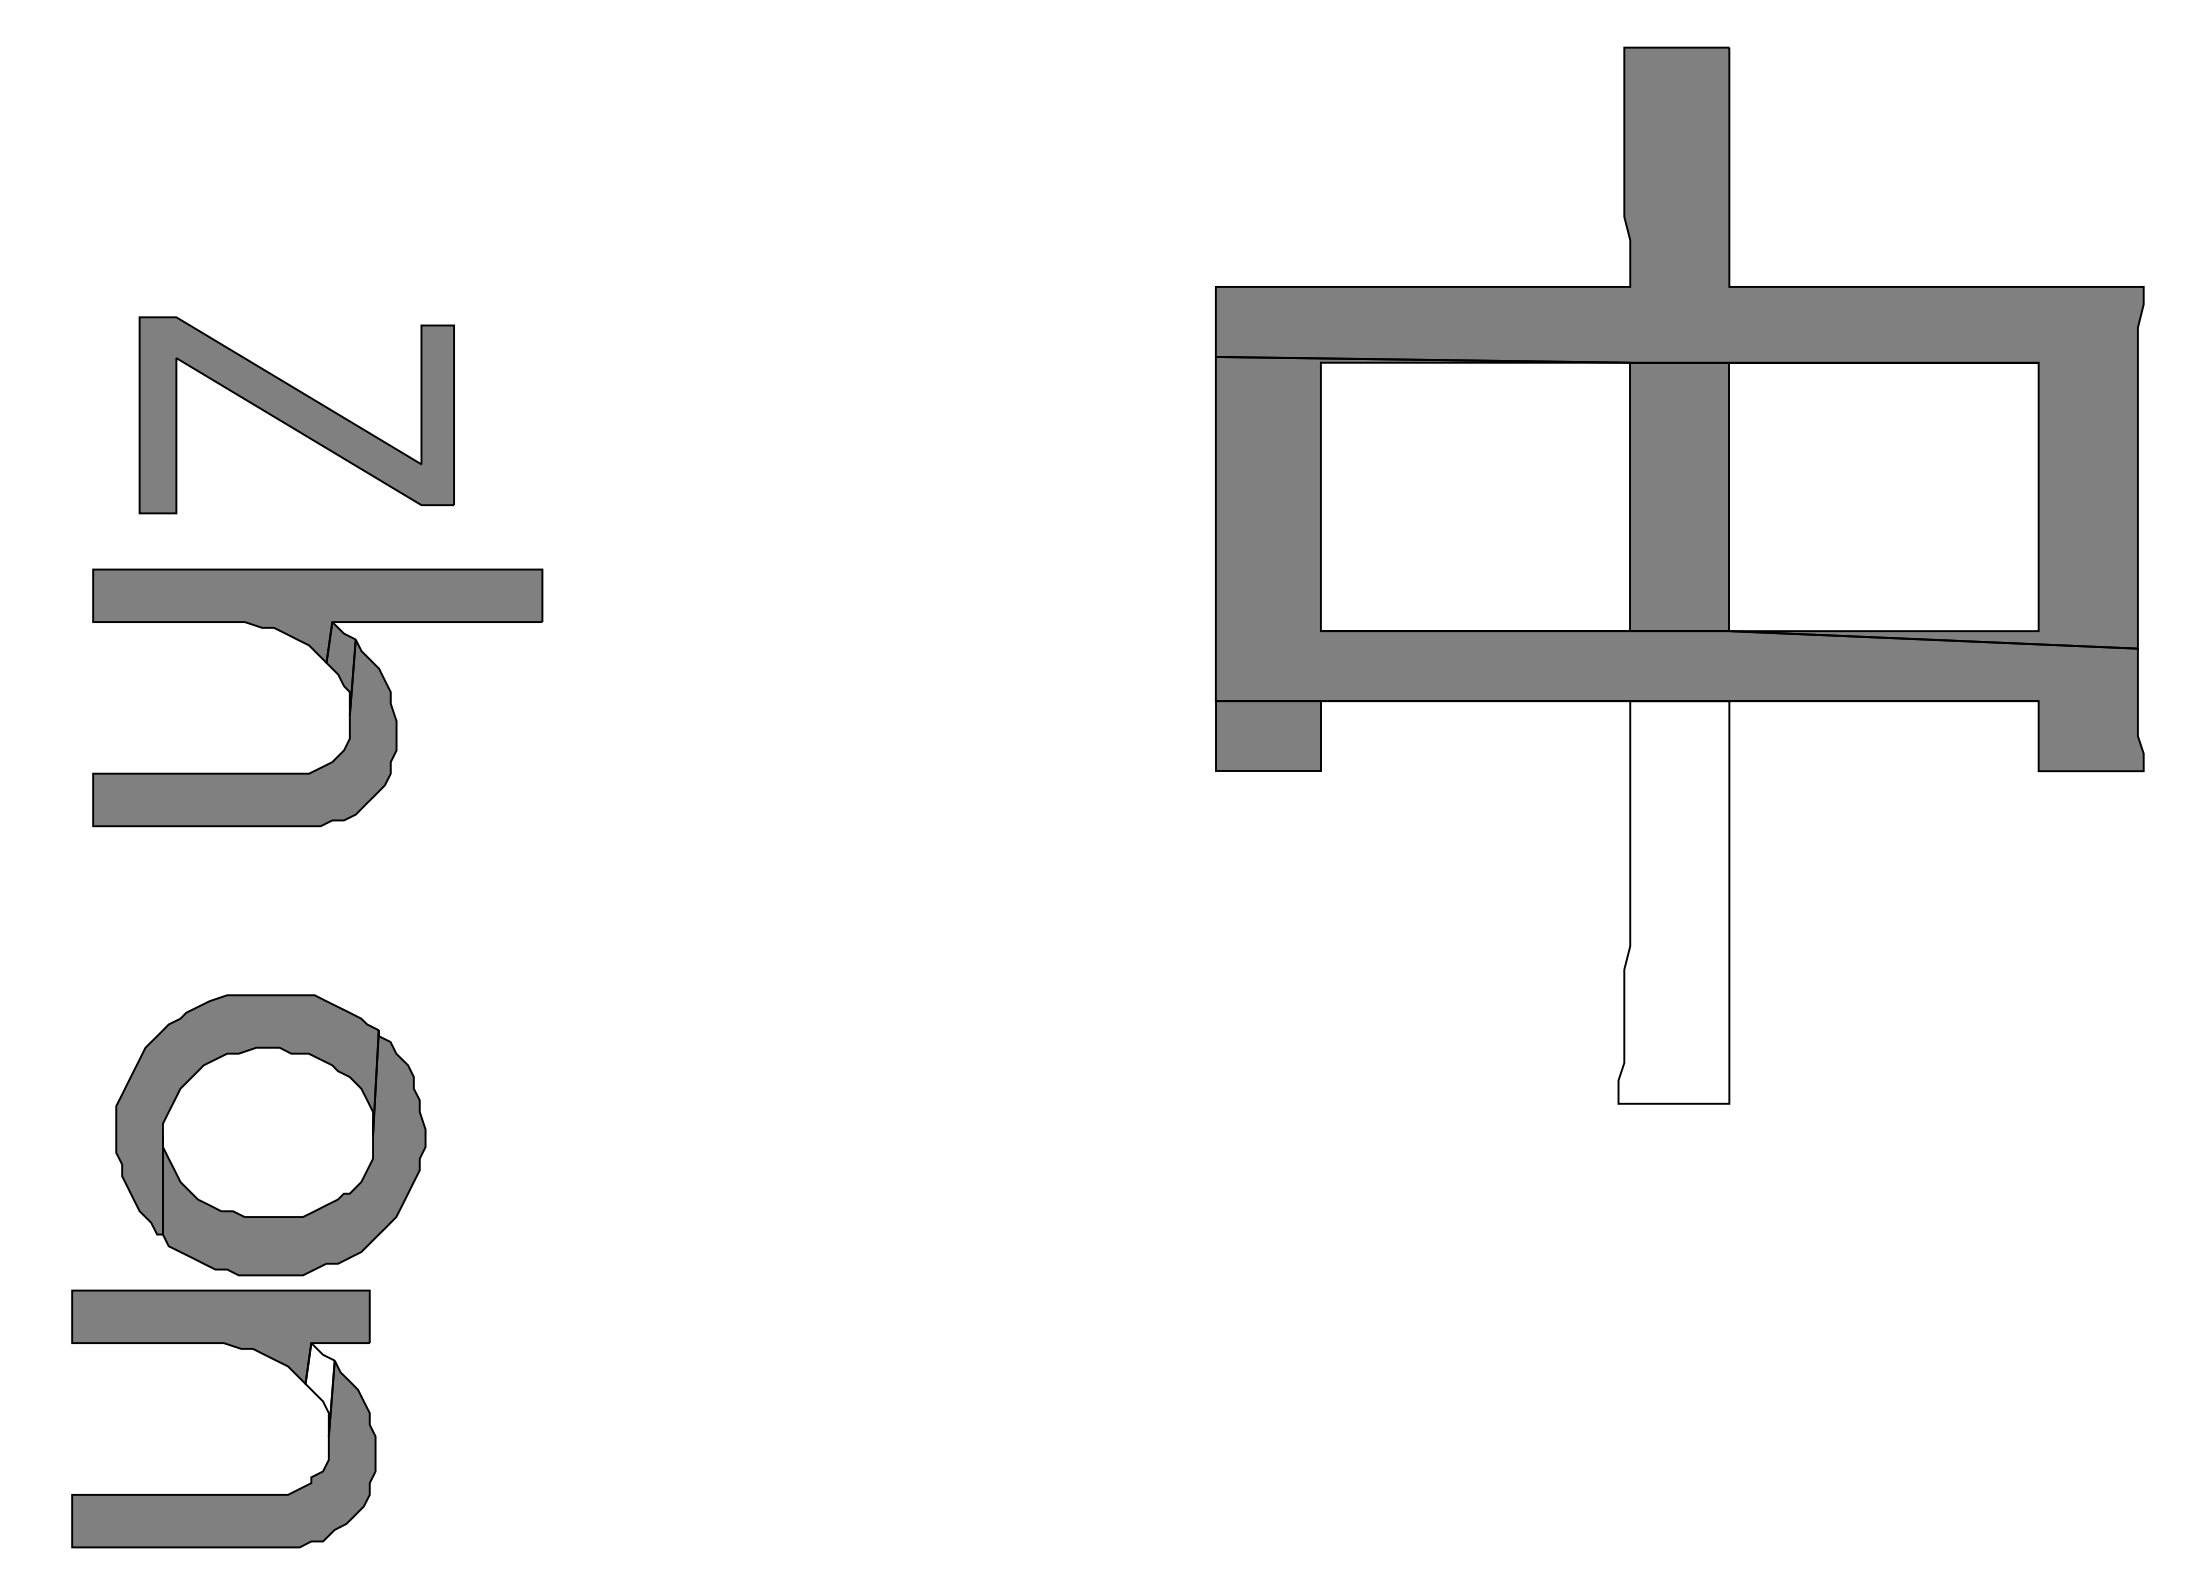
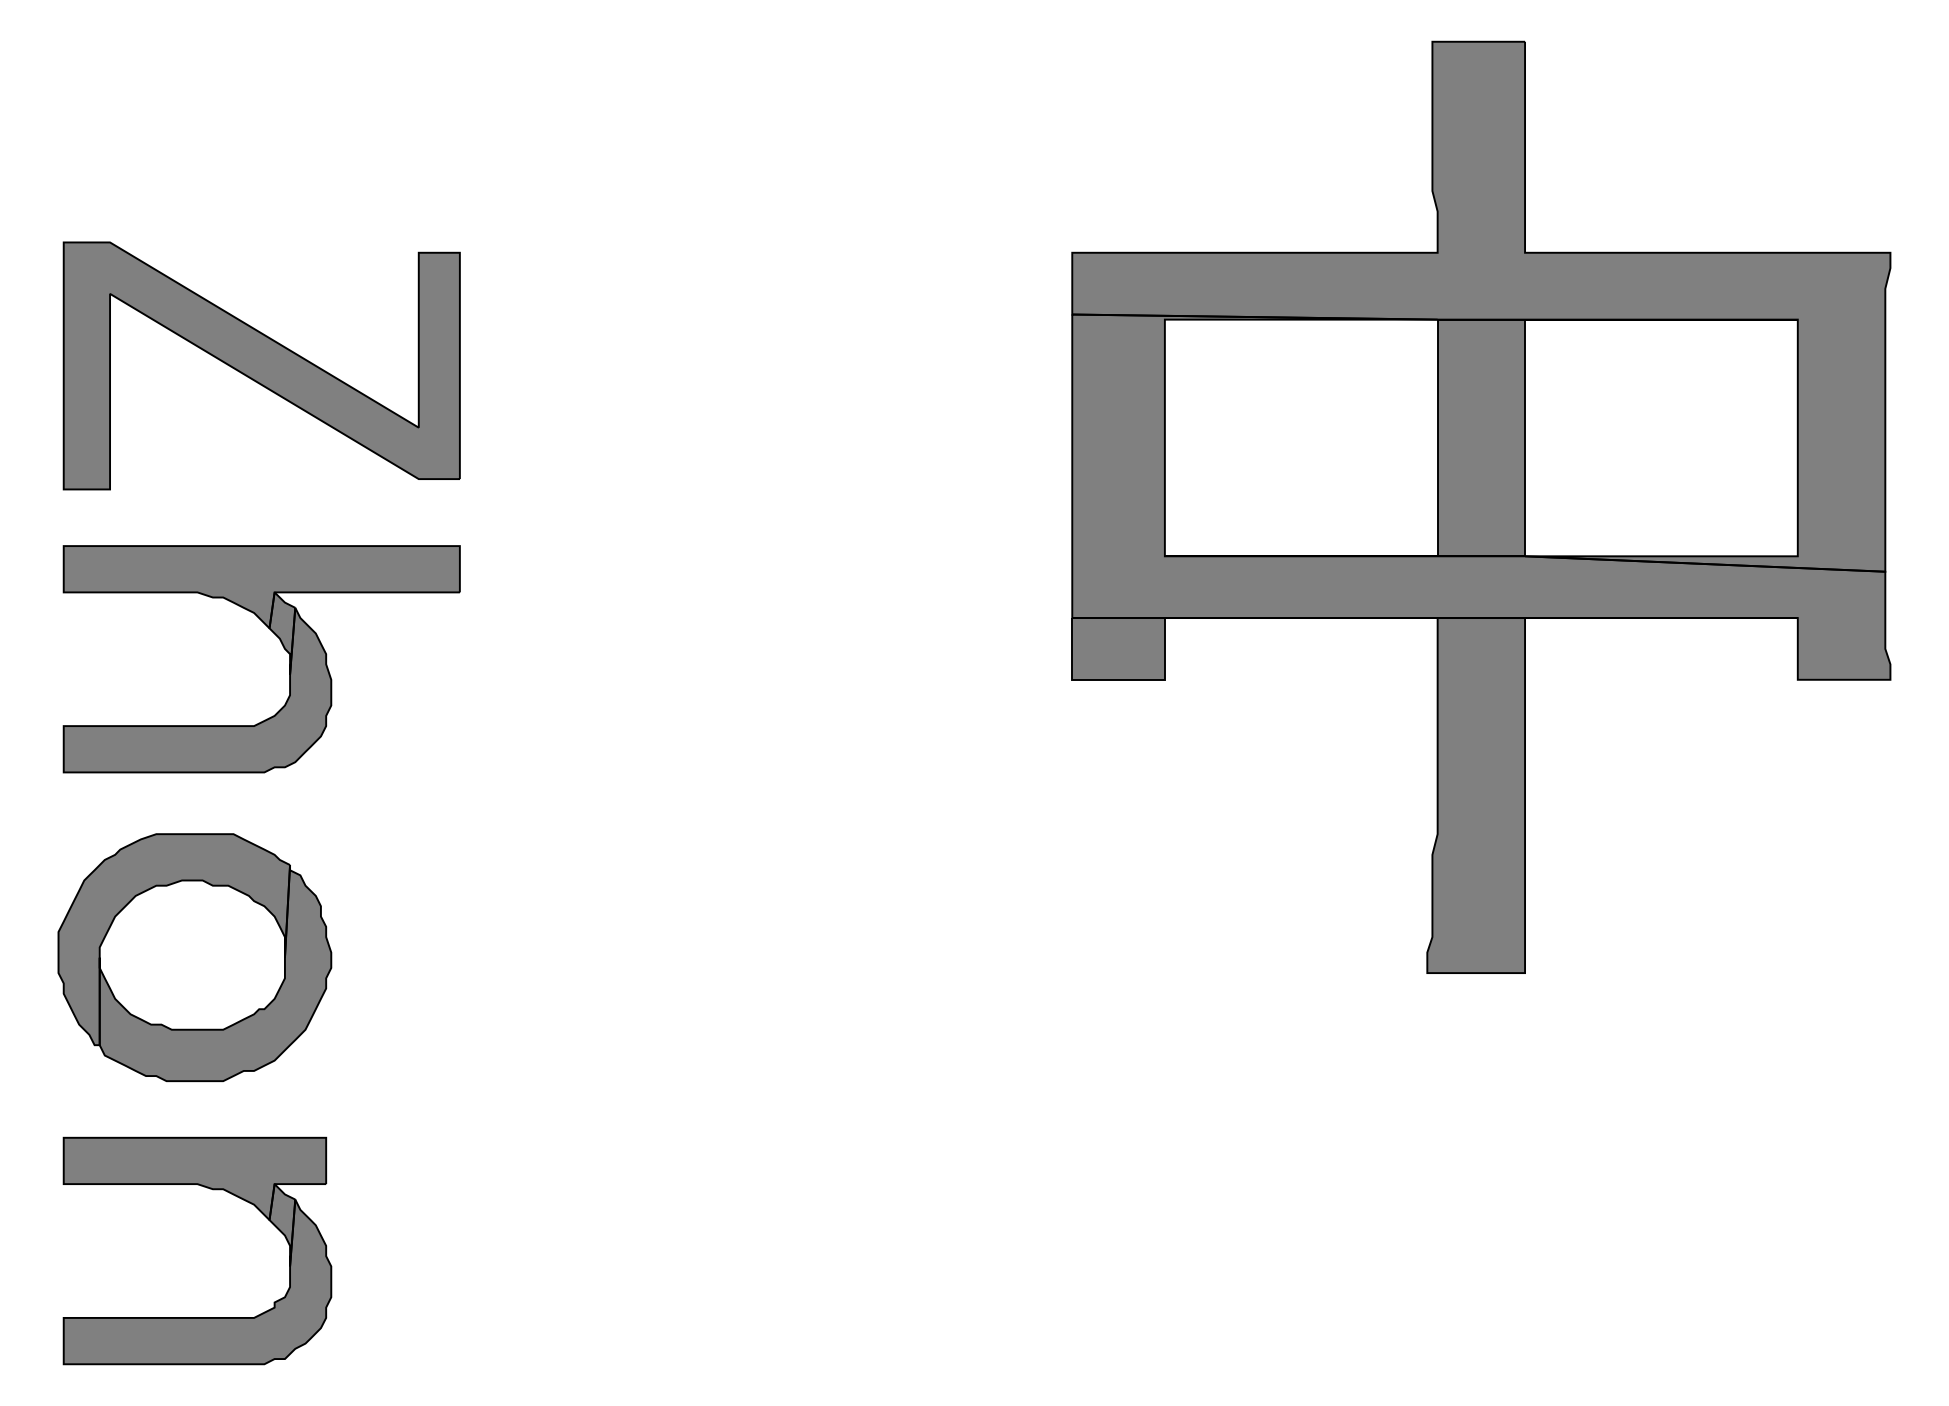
part: (296, 415) -> (261, 366), size x1.43
part: (342, 685) -> (283, 648), moved
fill: (1673, 902) -> (1475, 795), added
part: (270, 1135) -> (194, 957), moved
fill: (319, 1389) -> (281, 1225), added

